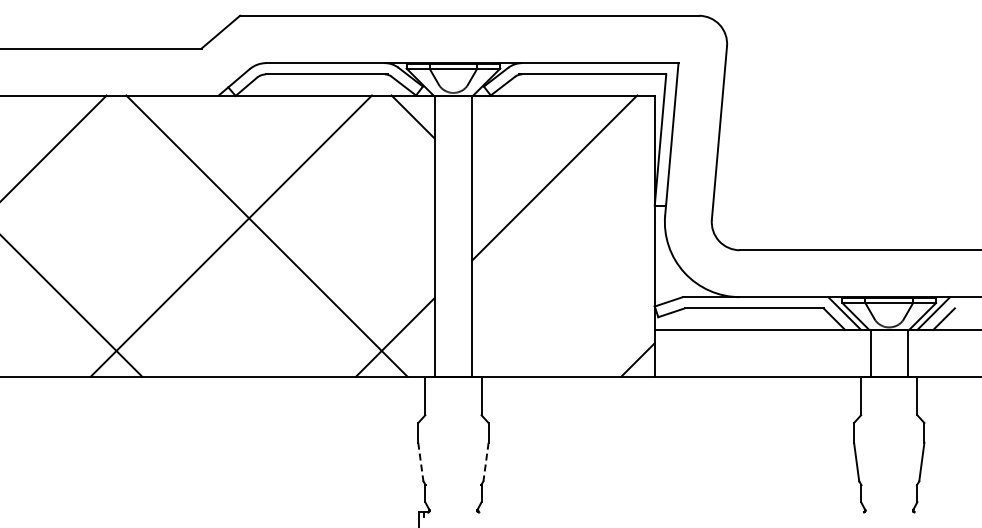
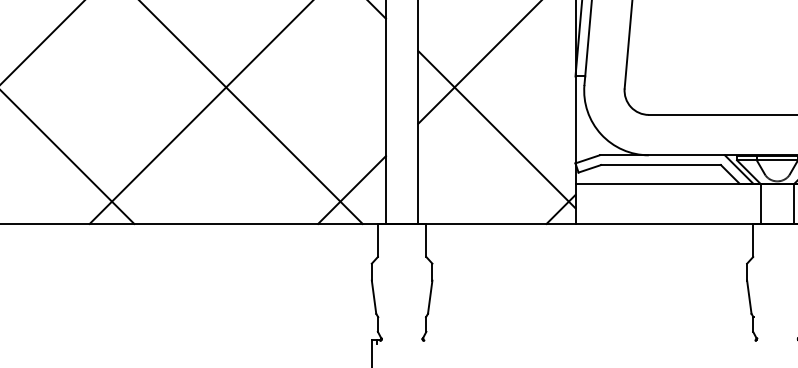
line: (563, 267) -> (496, 129), added
line: (420, 462) -> (373, 297), dashed -> solid
line: (485, 462) -> (429, 297), dashed -> solid

